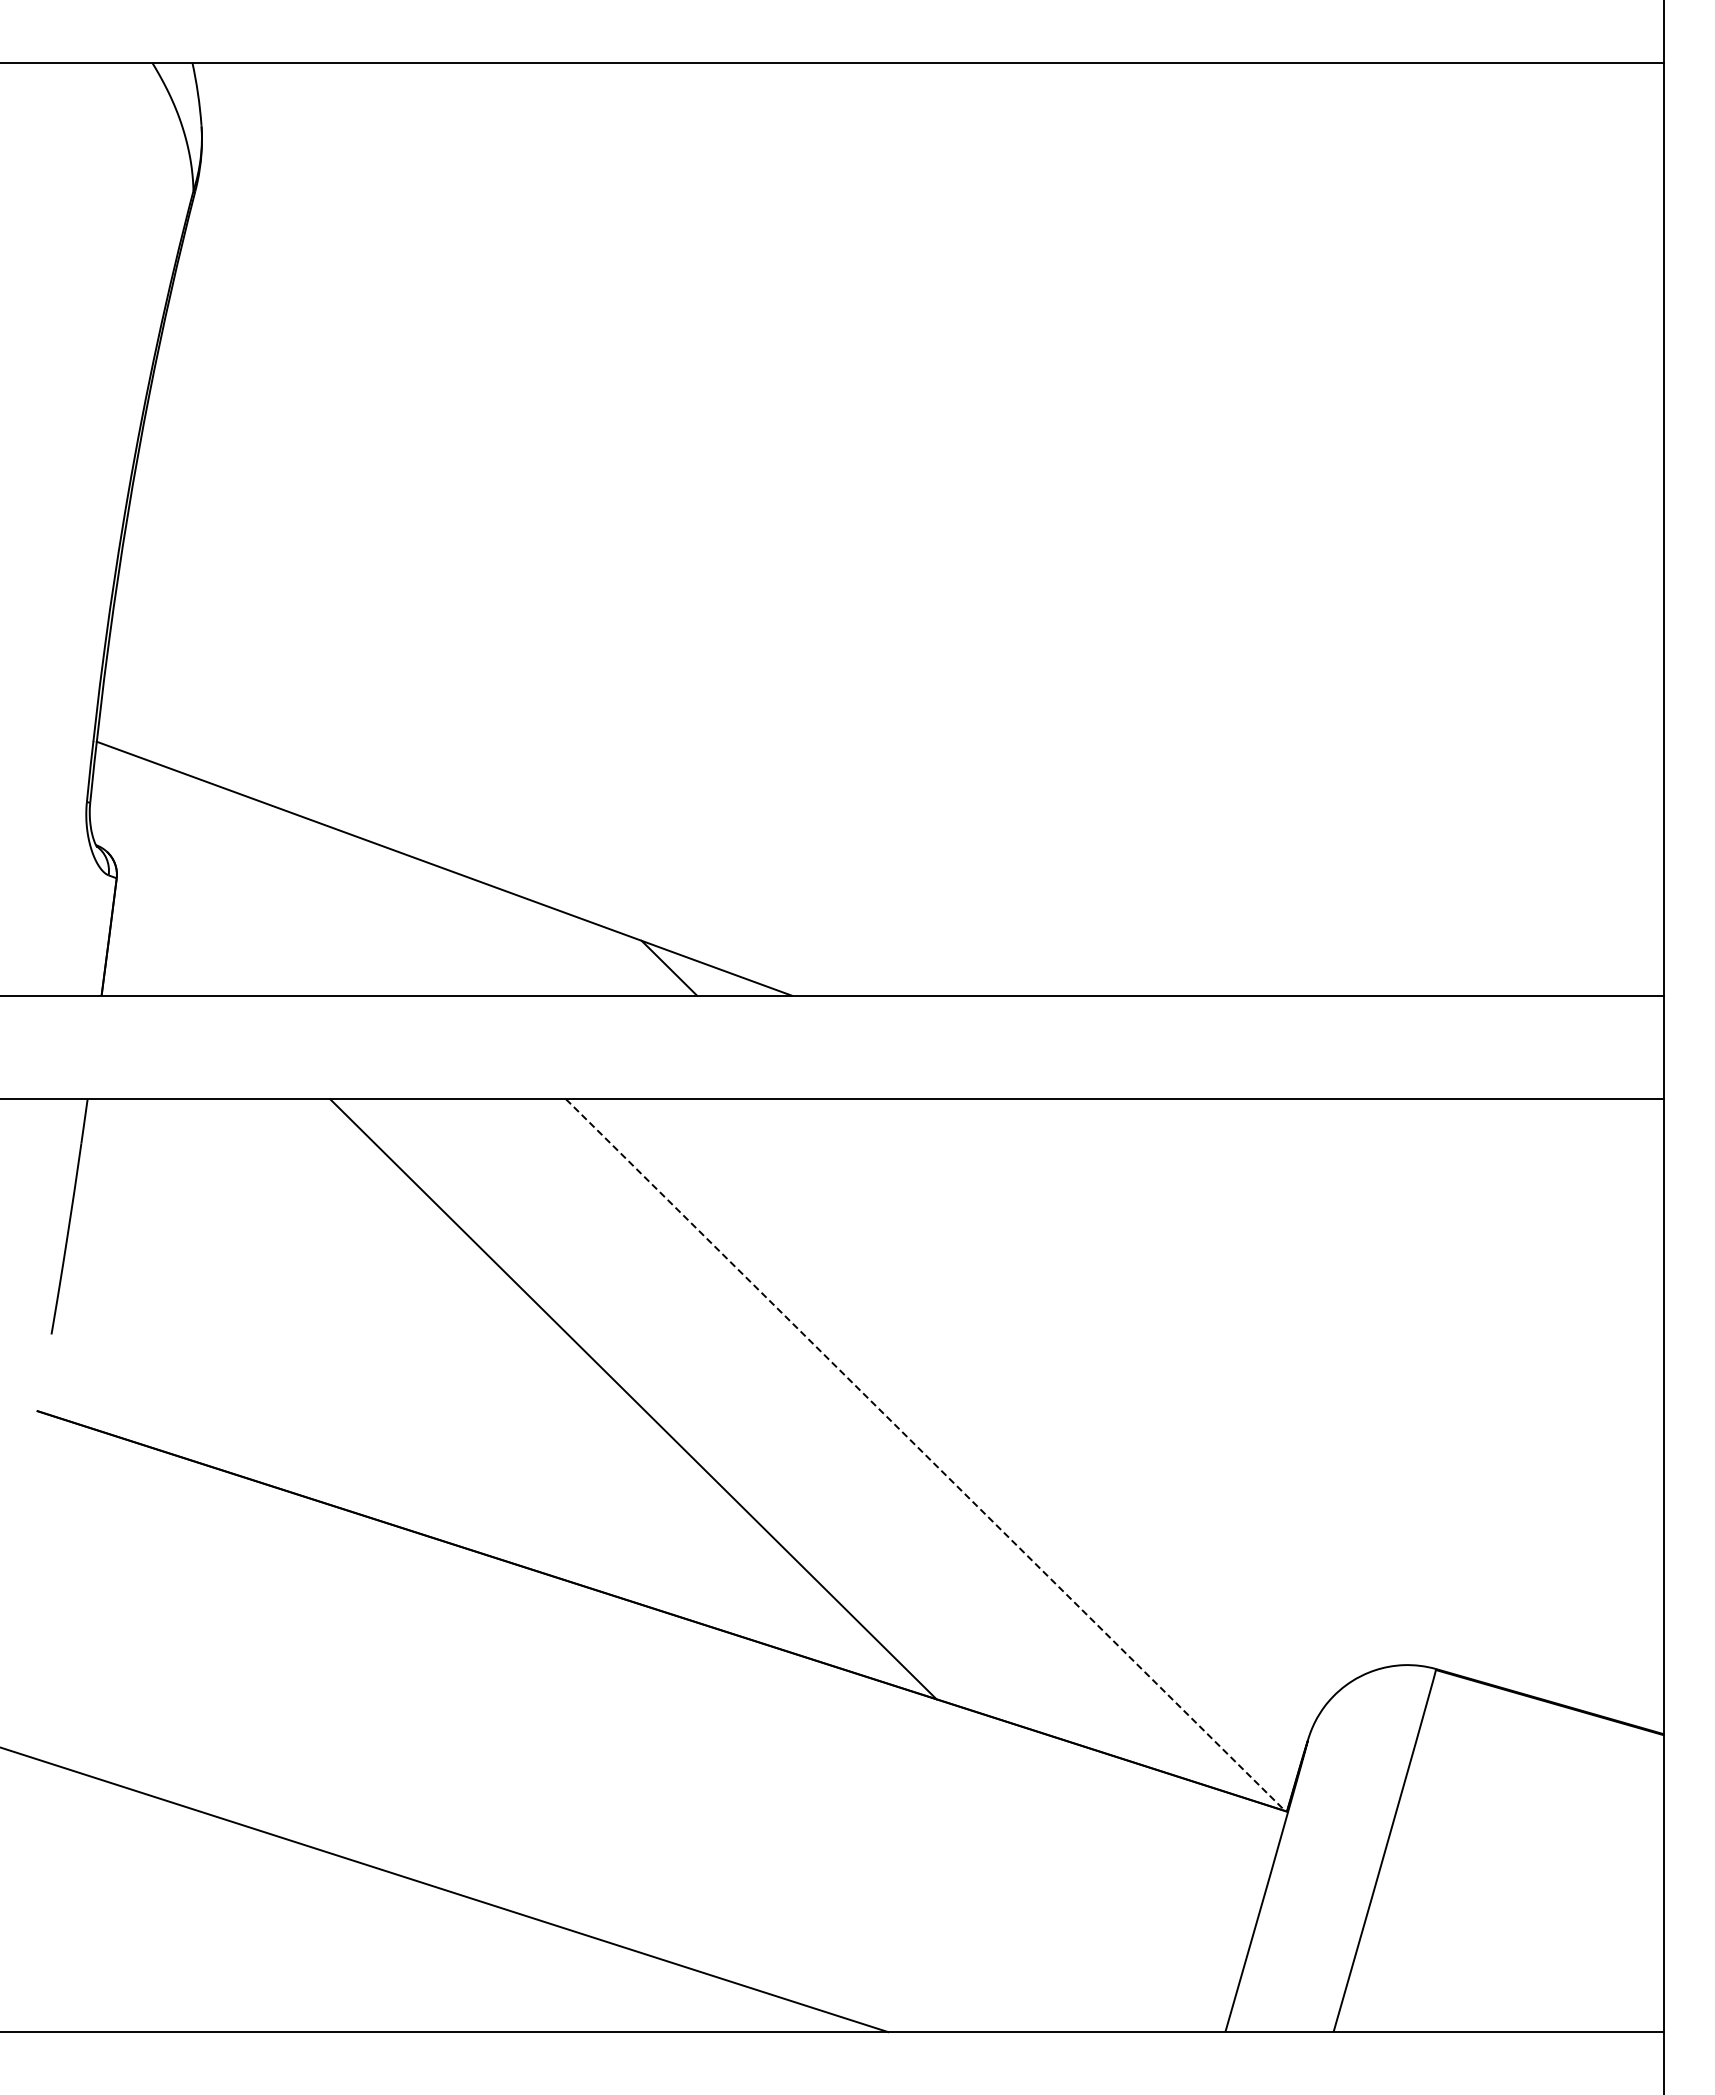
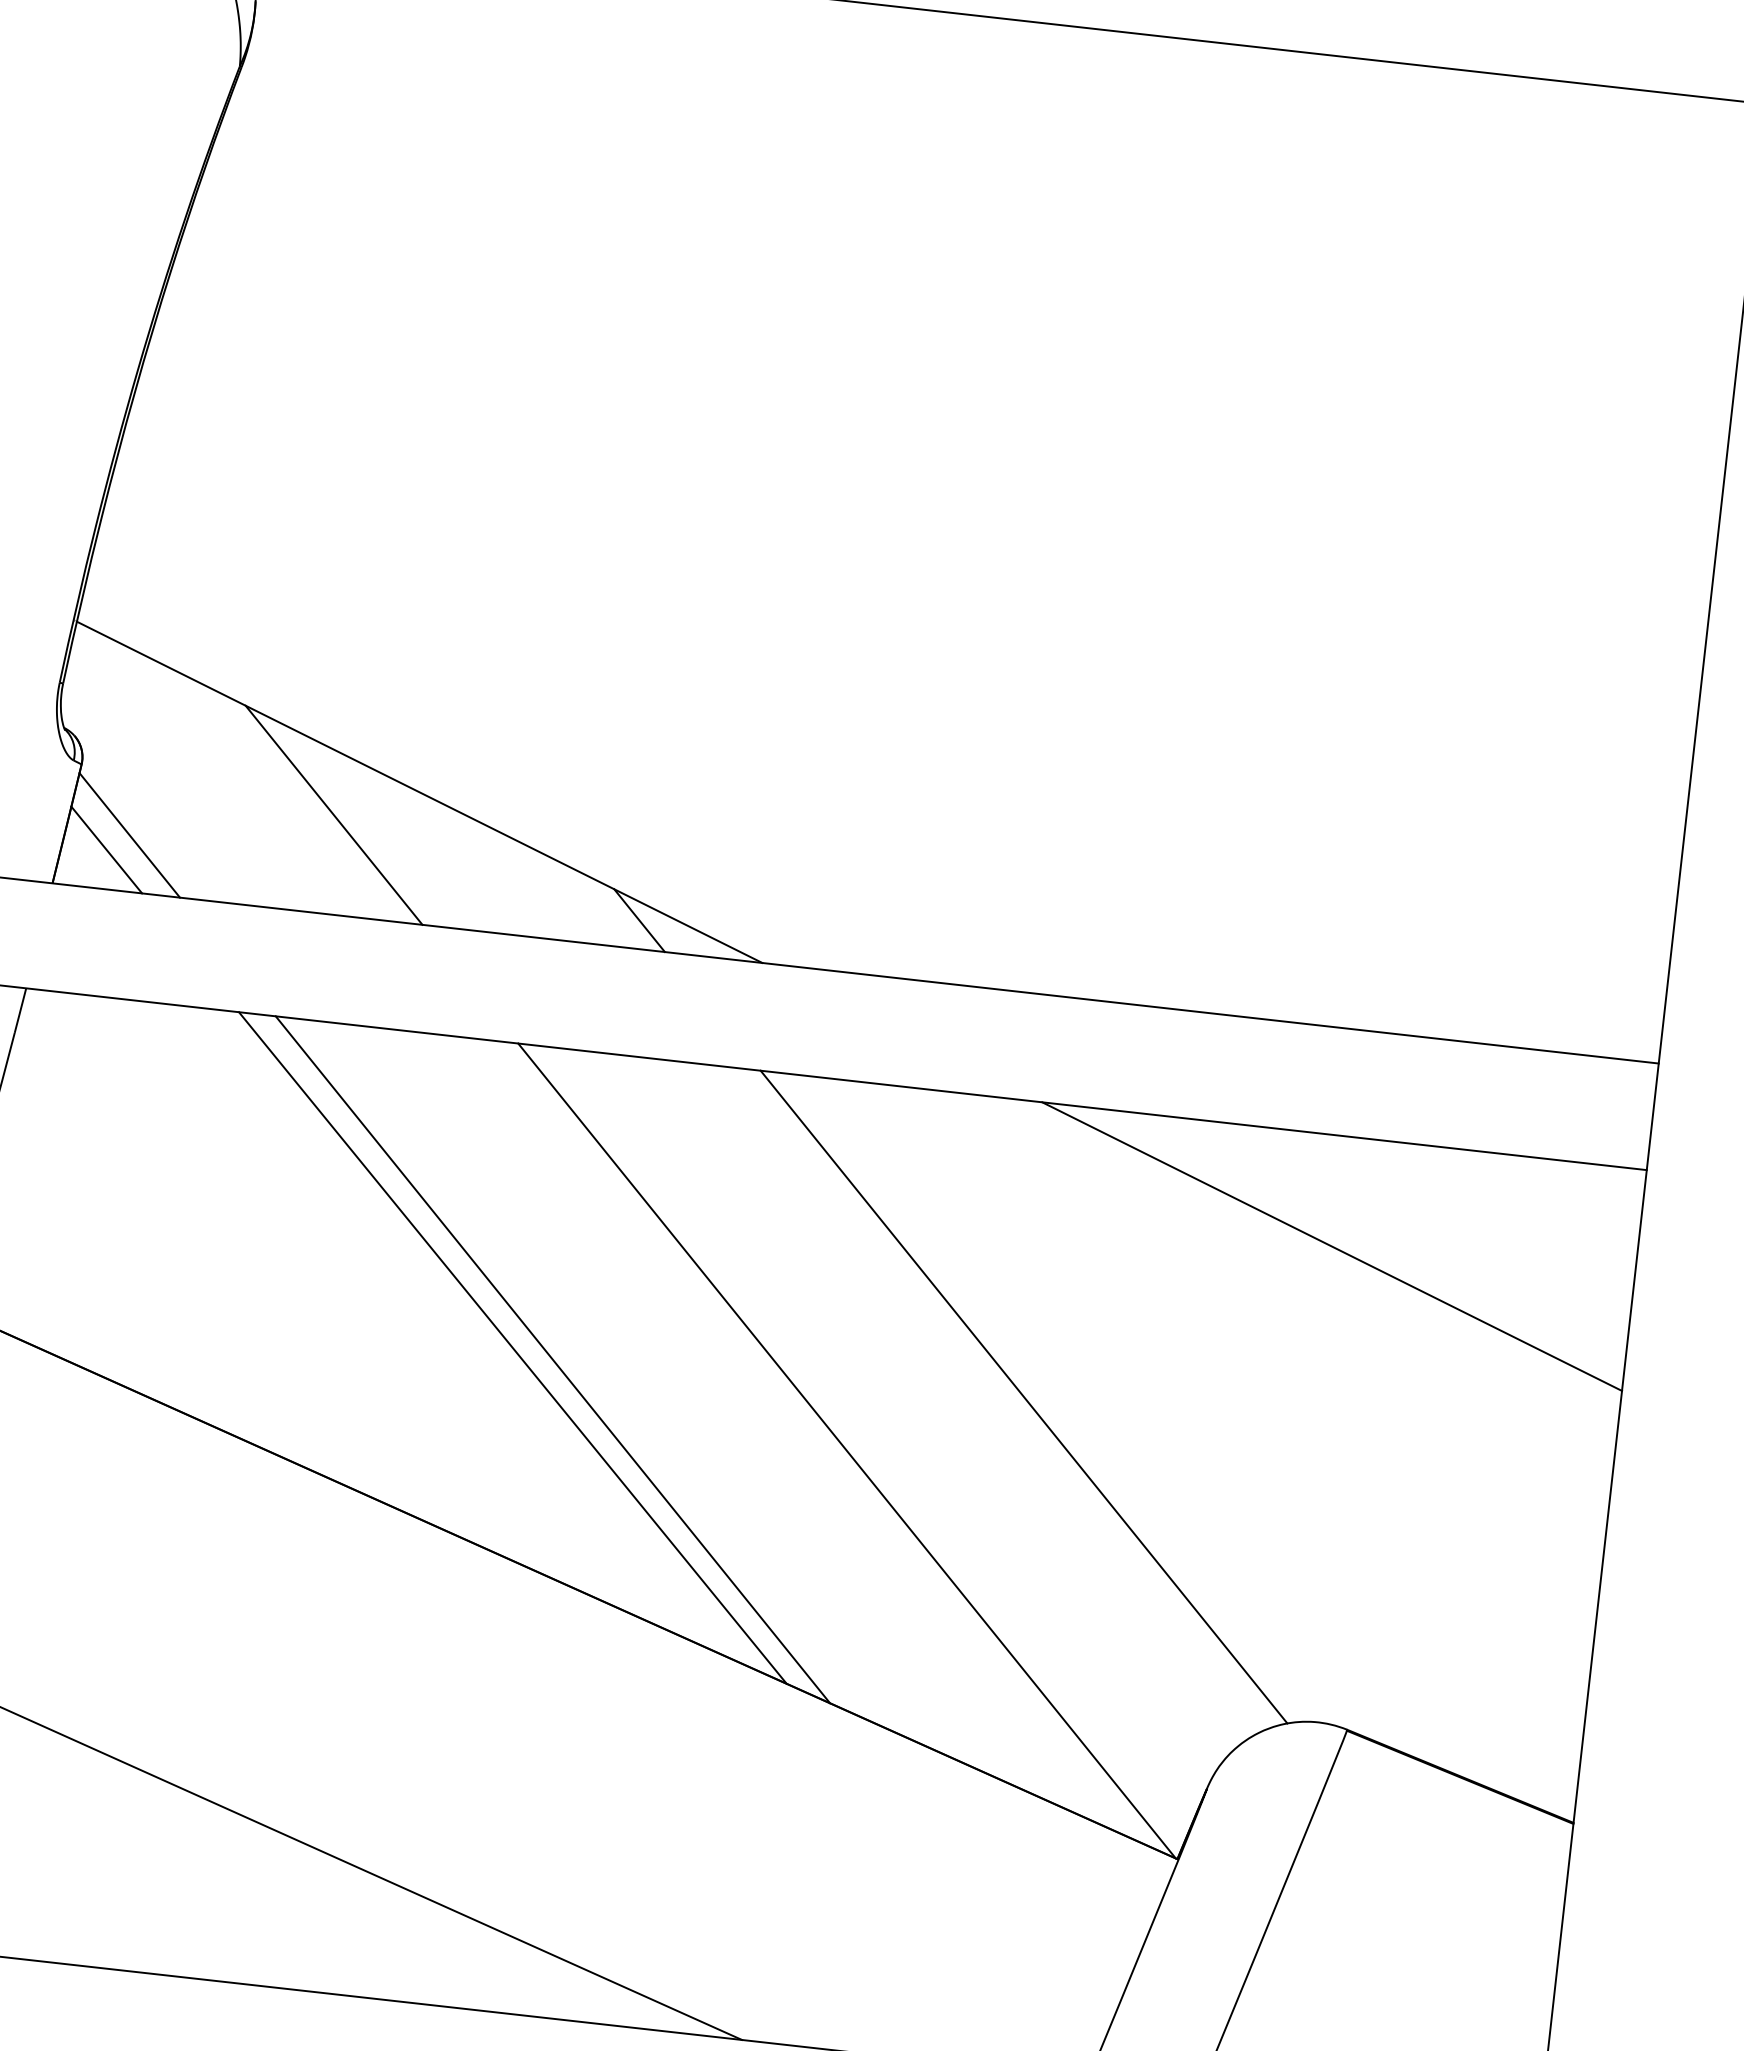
line: (364, 899) -> (334, 814), added
line: (170, 940) -> (129, 834), added
line: (149, 957) -> (106, 849), added
line: (1369, 1206) -> (1332, 1246), added
line: (1089, 1384) -> (1023, 1397), added
line: (593, 1392) -> (512, 1348), added
line: (925, 1455) -> (846, 1451), dashed -> solid

